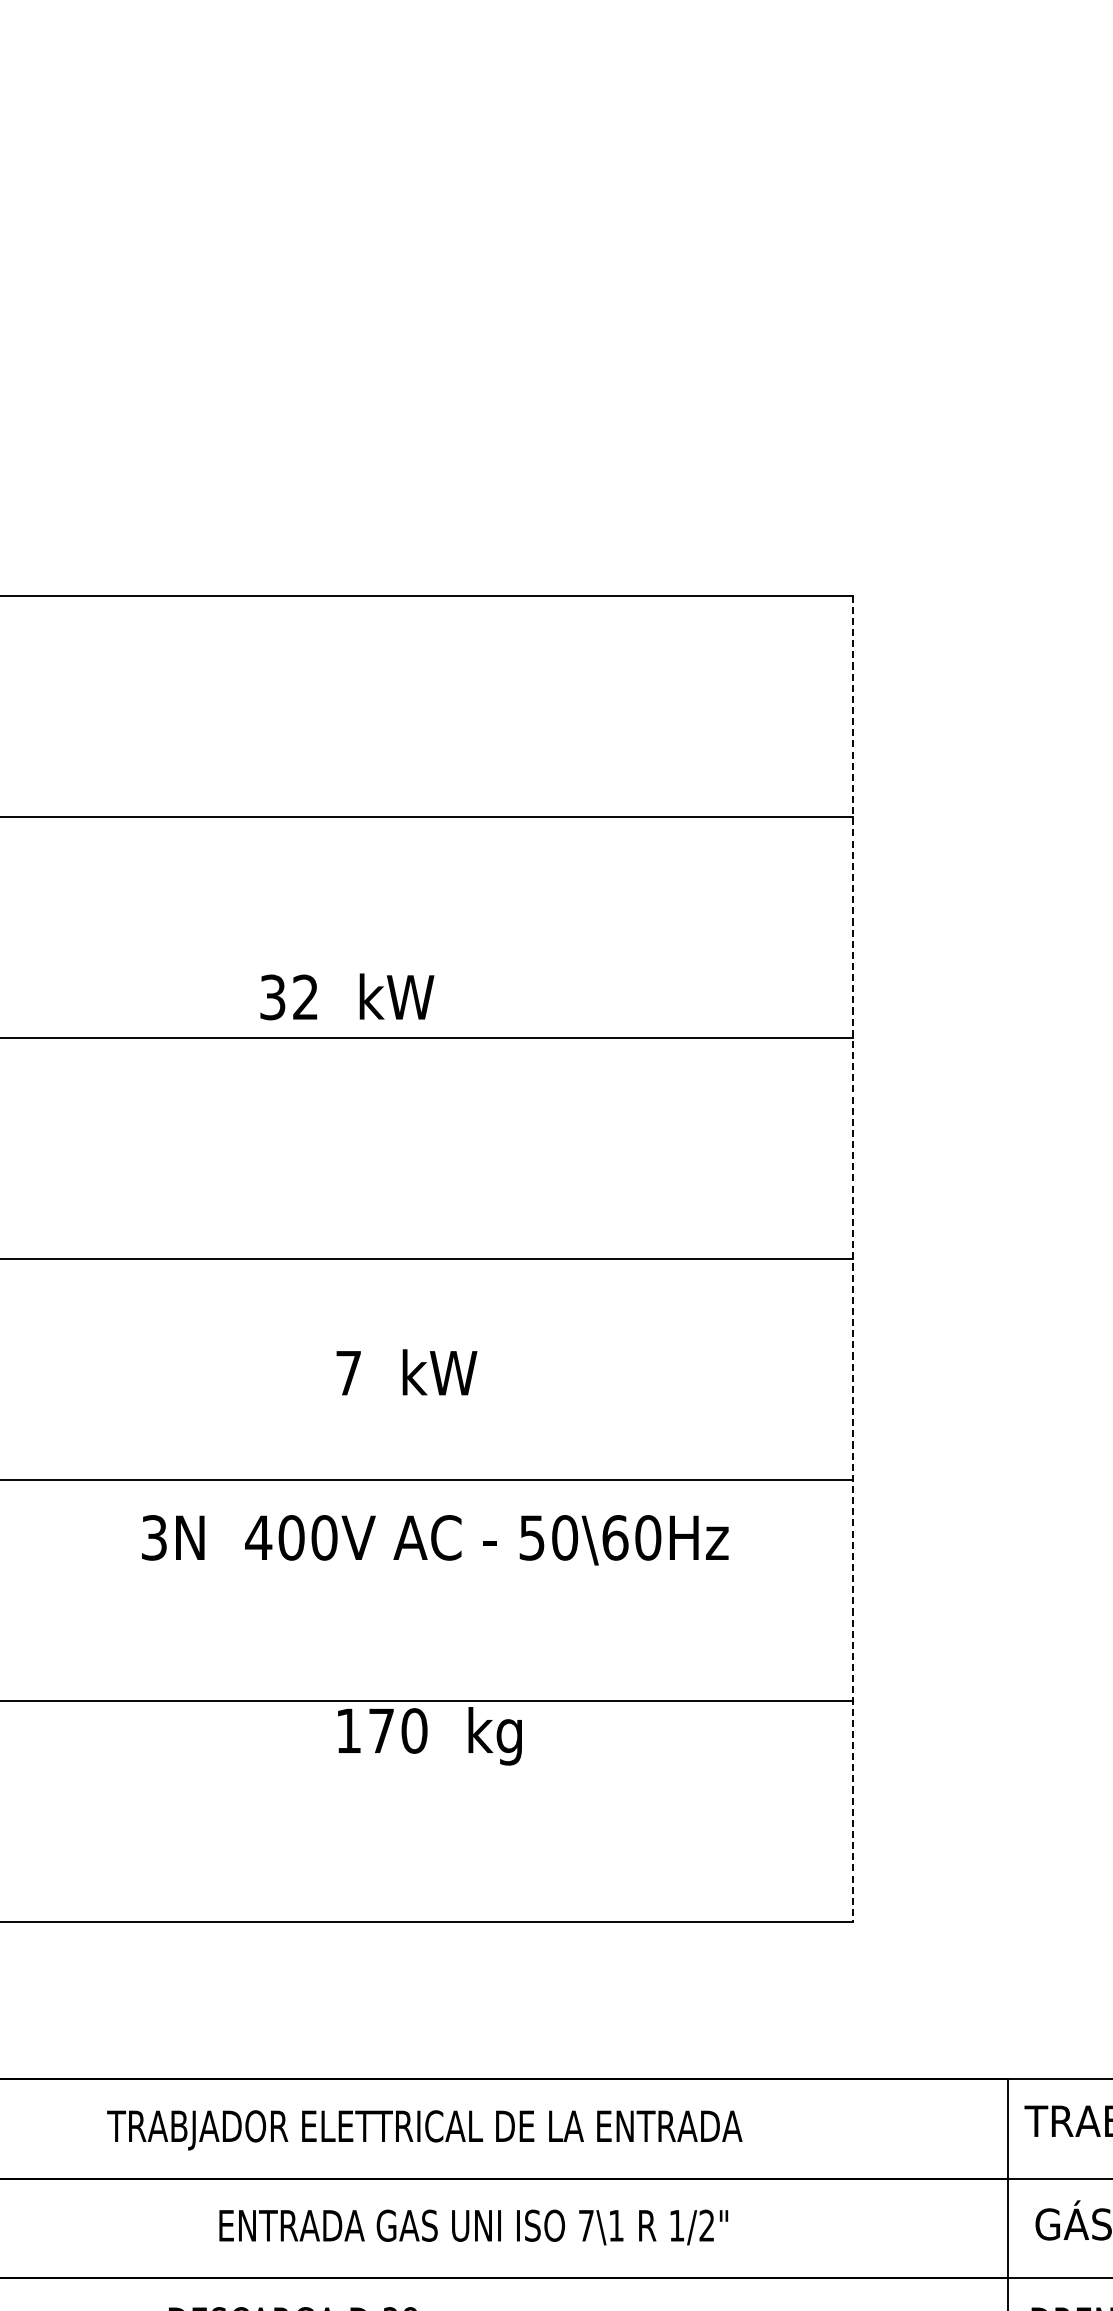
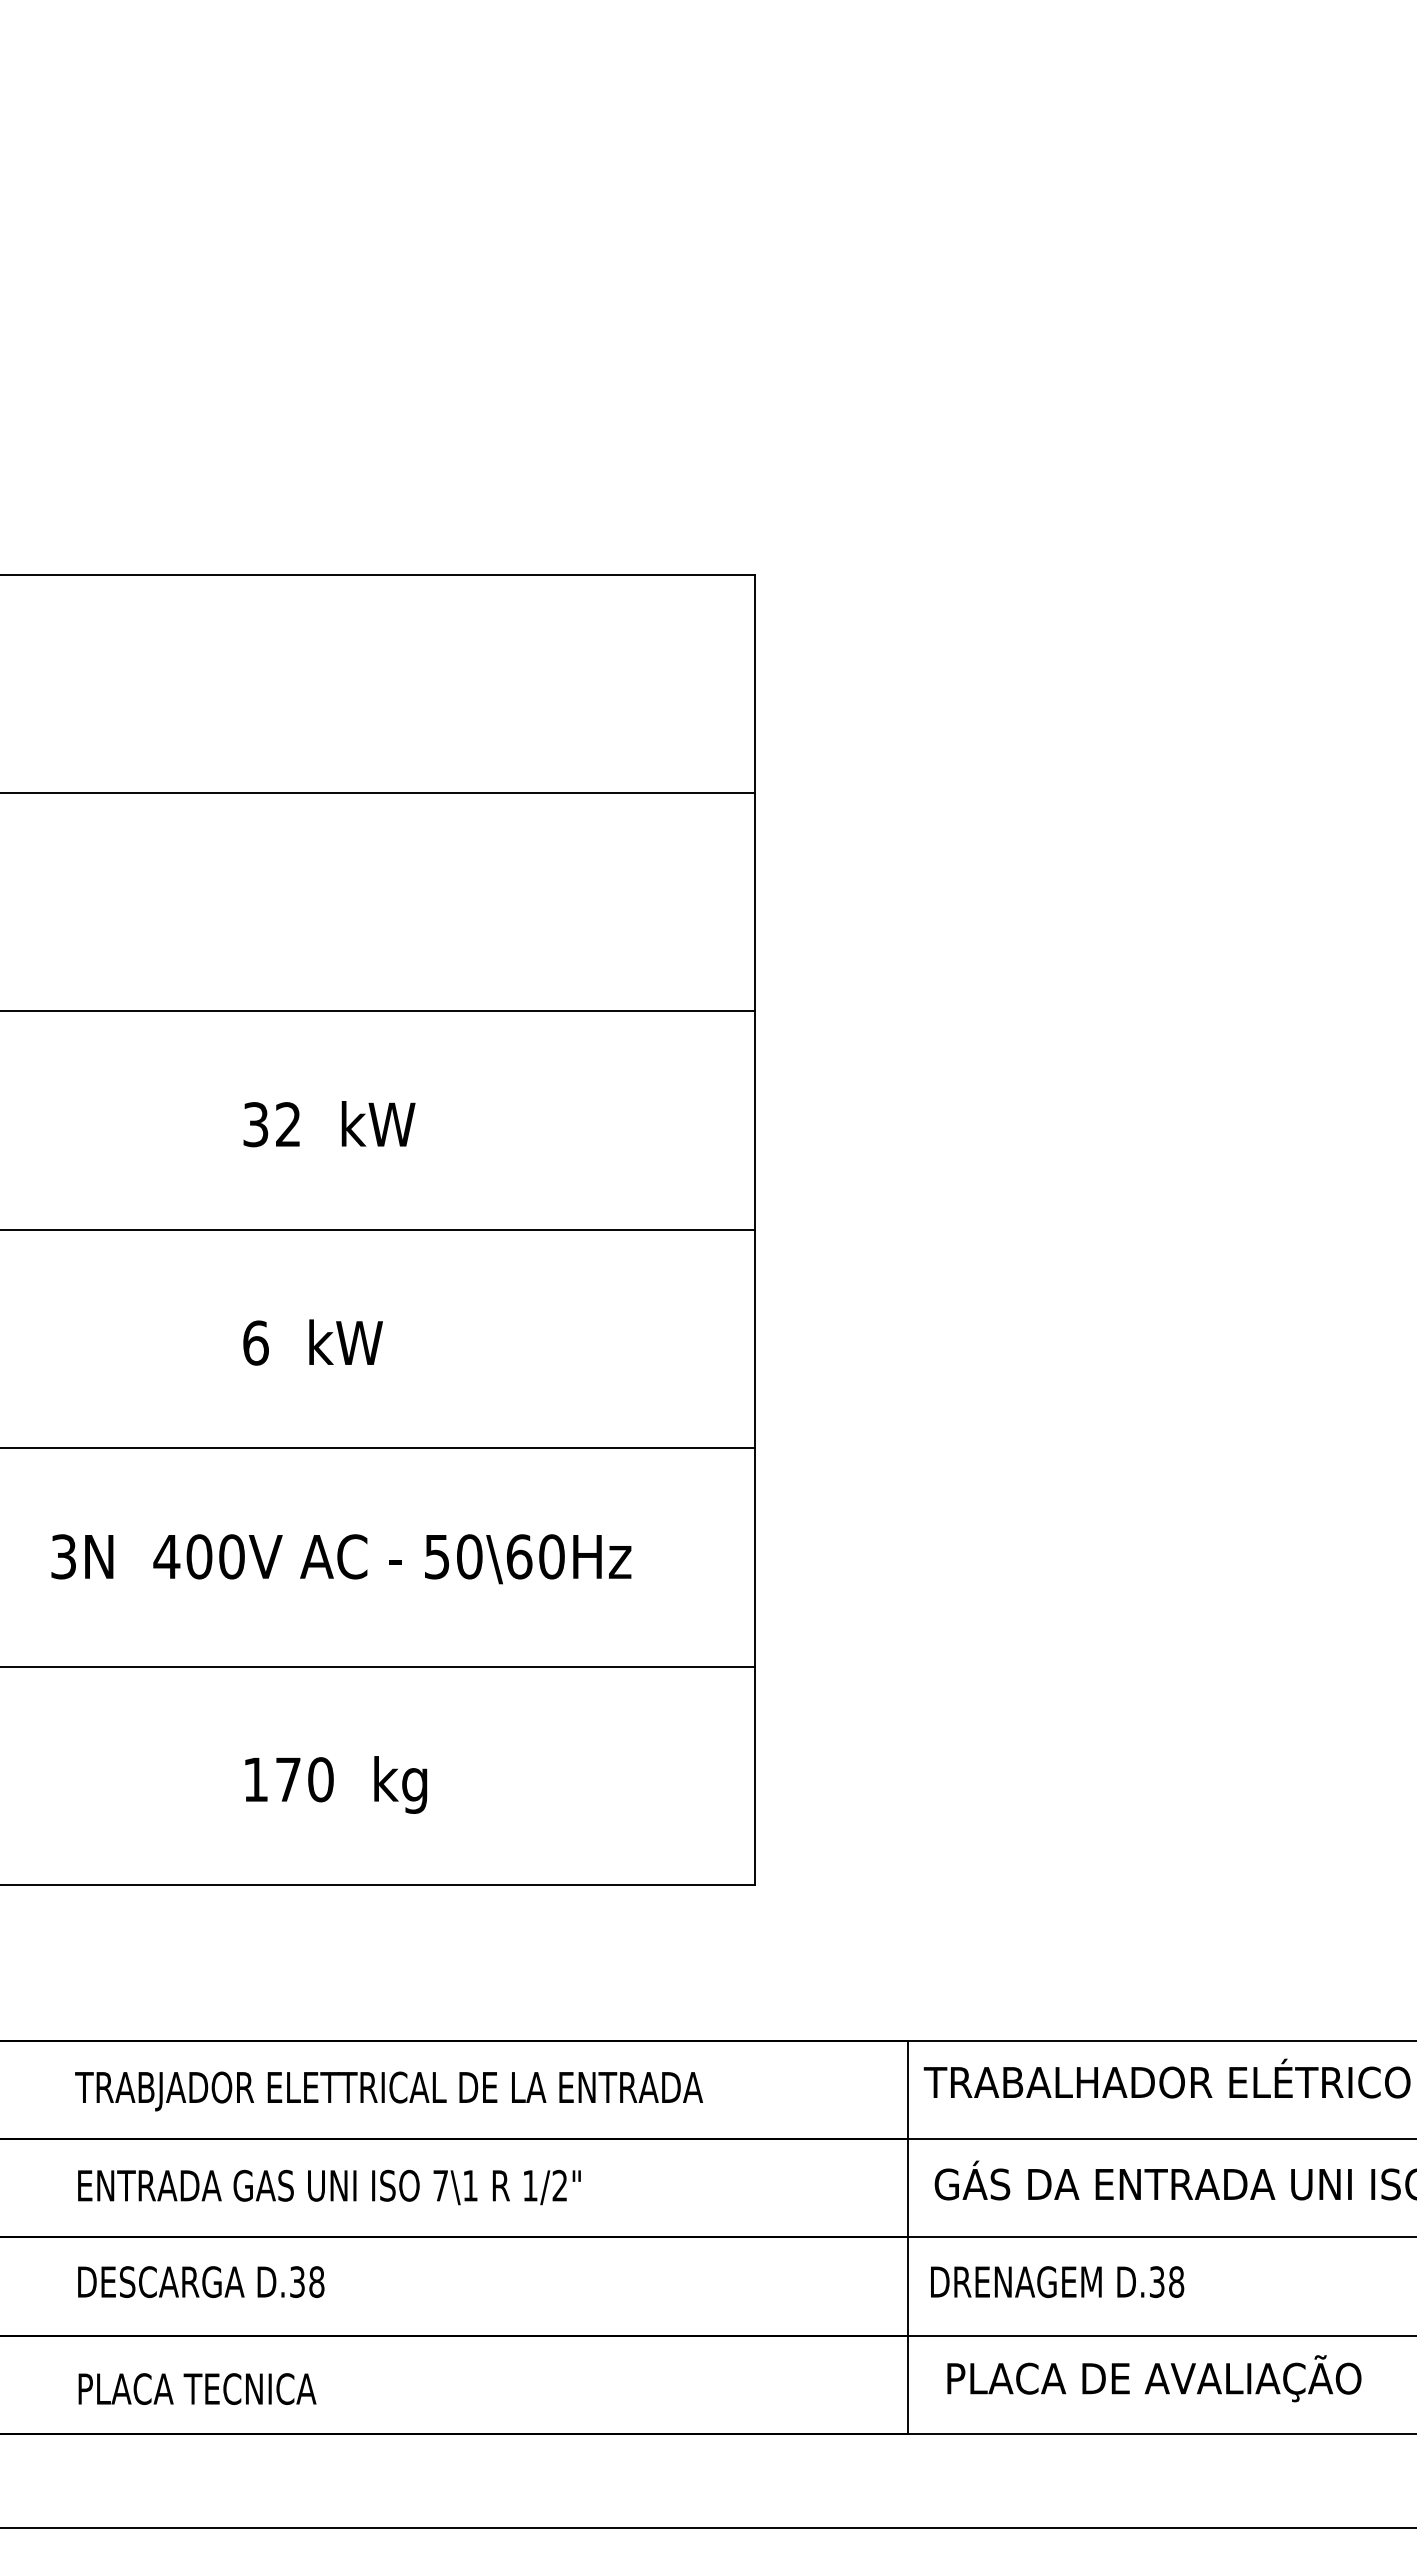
text: (347, 997) -> (329, 1124), moved
line: (853, 1259) -> (754, 1230), dashed -> solid
text: (348, 1372) -> (255, 1342), 7 -> 6
text: (435, 1540) -> (341, 1559), moved
text: (430, 1735) -> (336, 1784), moved
text: (424, 2130) -> (388, 2091), moved
text: (473, 2227) -> (329, 2187), moved

